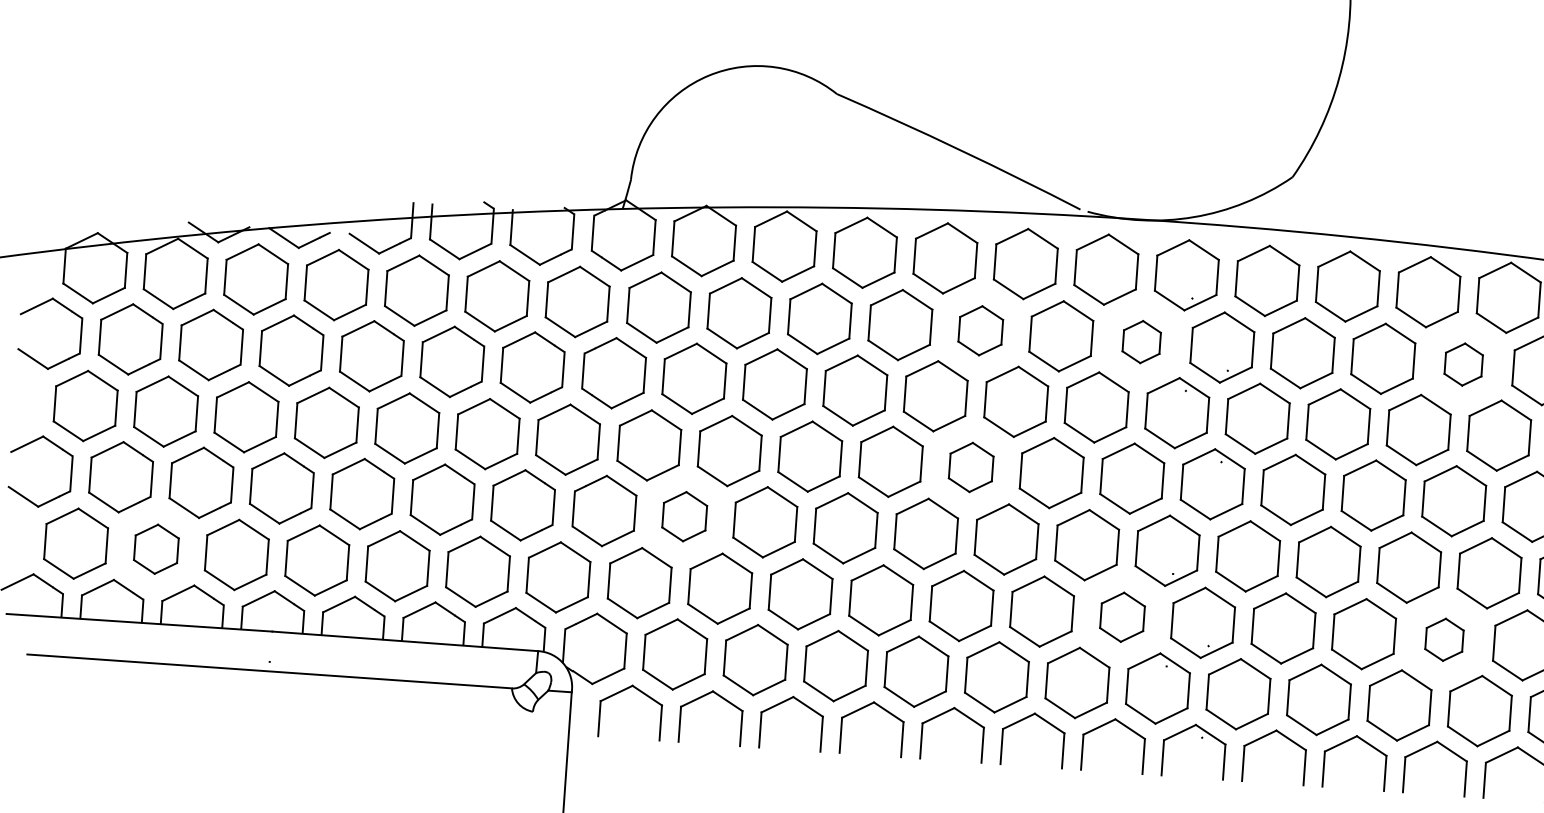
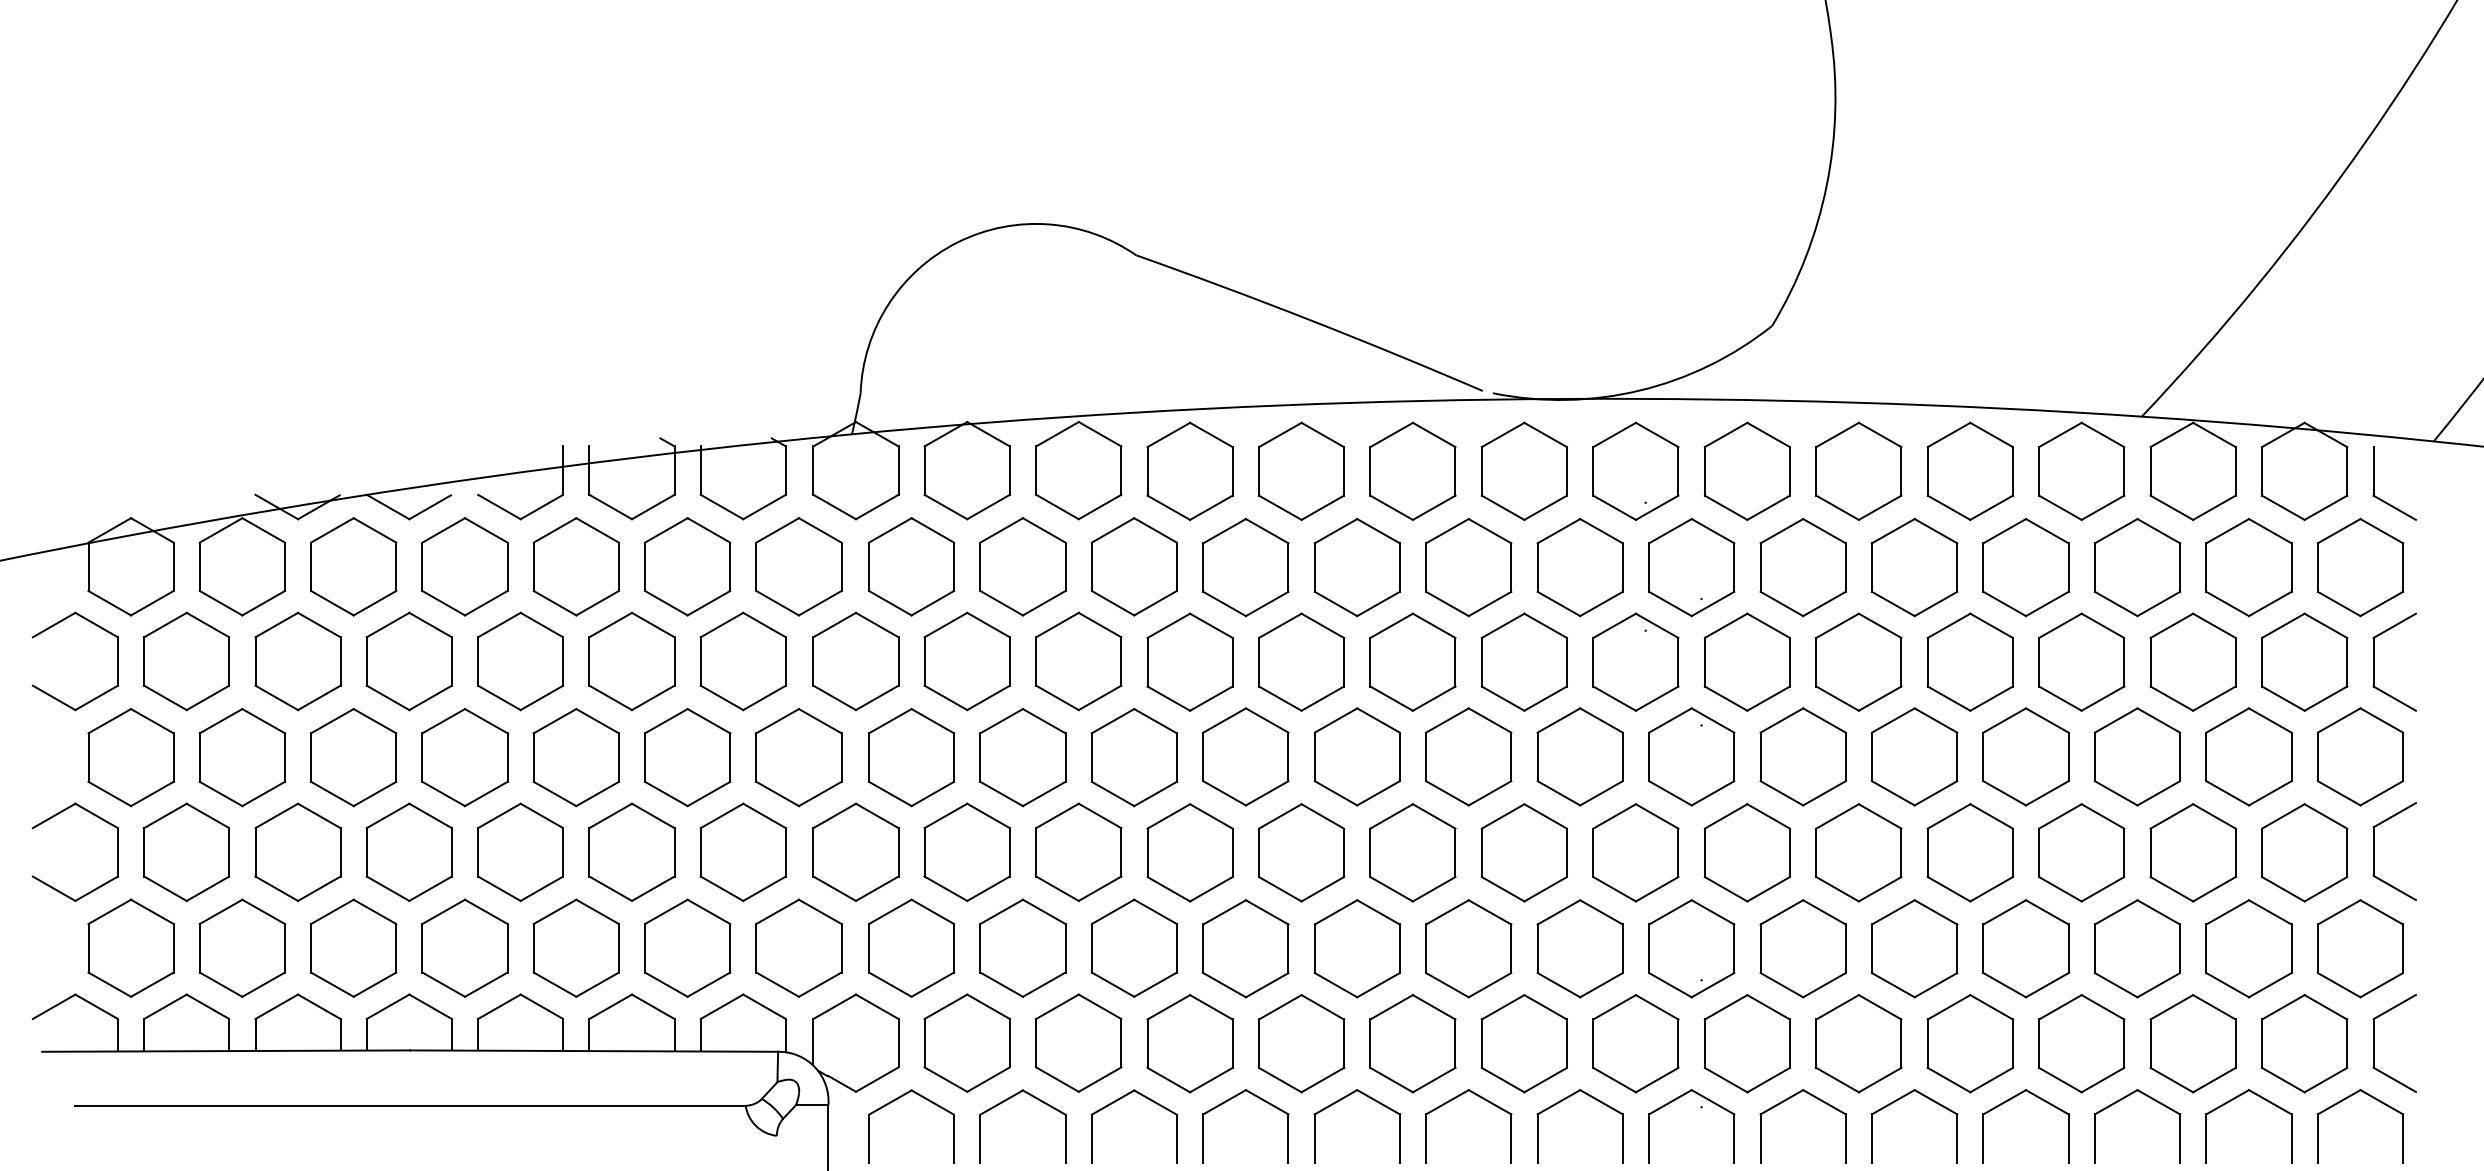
part: (980, 330) -> (1356, 567), size x1.43
part: (1141, 341) -> (1579, 567), size x1.67
part: (1463, 364) -> (2025, 567), size x1.67
part: (970, 467) -> (1356, 756), size x1.43
part: (684, 516) -> (966, 852), size x1.43
part: (155, 548) -> (241, 947), size x1.43
part: (1122, 617) -> (1579, 948), size x1.43
part: (1444, 639) -> (2025, 948), size x1.67

